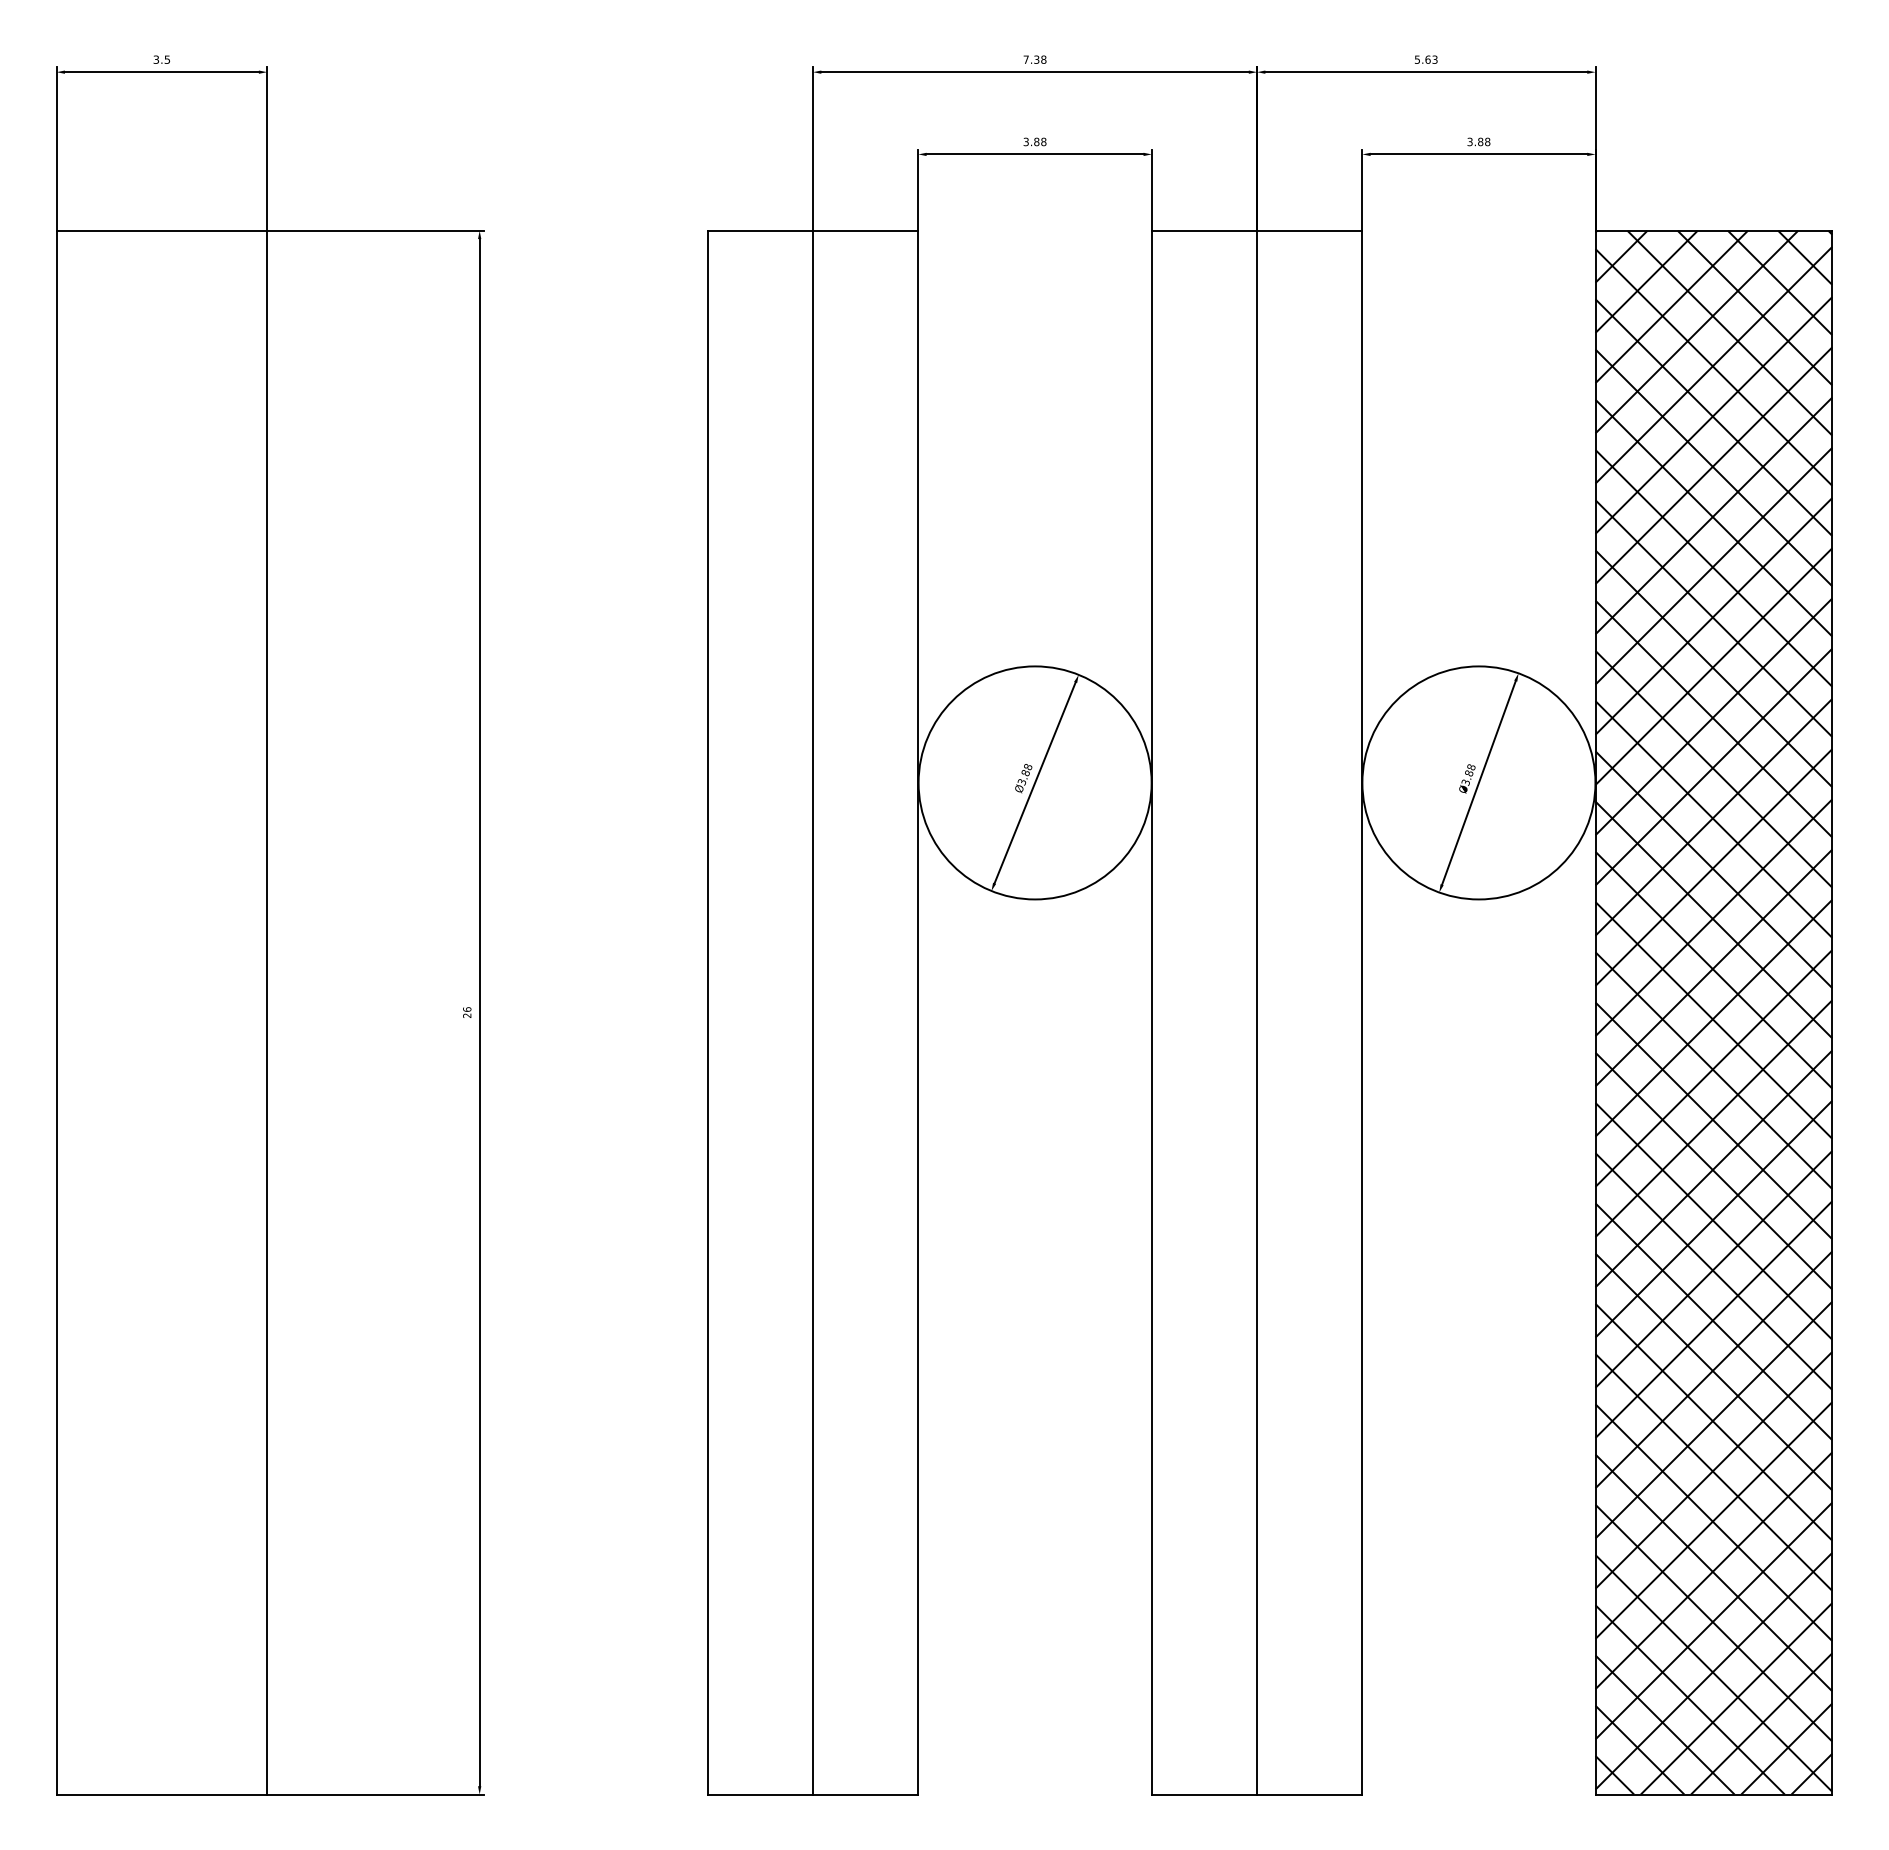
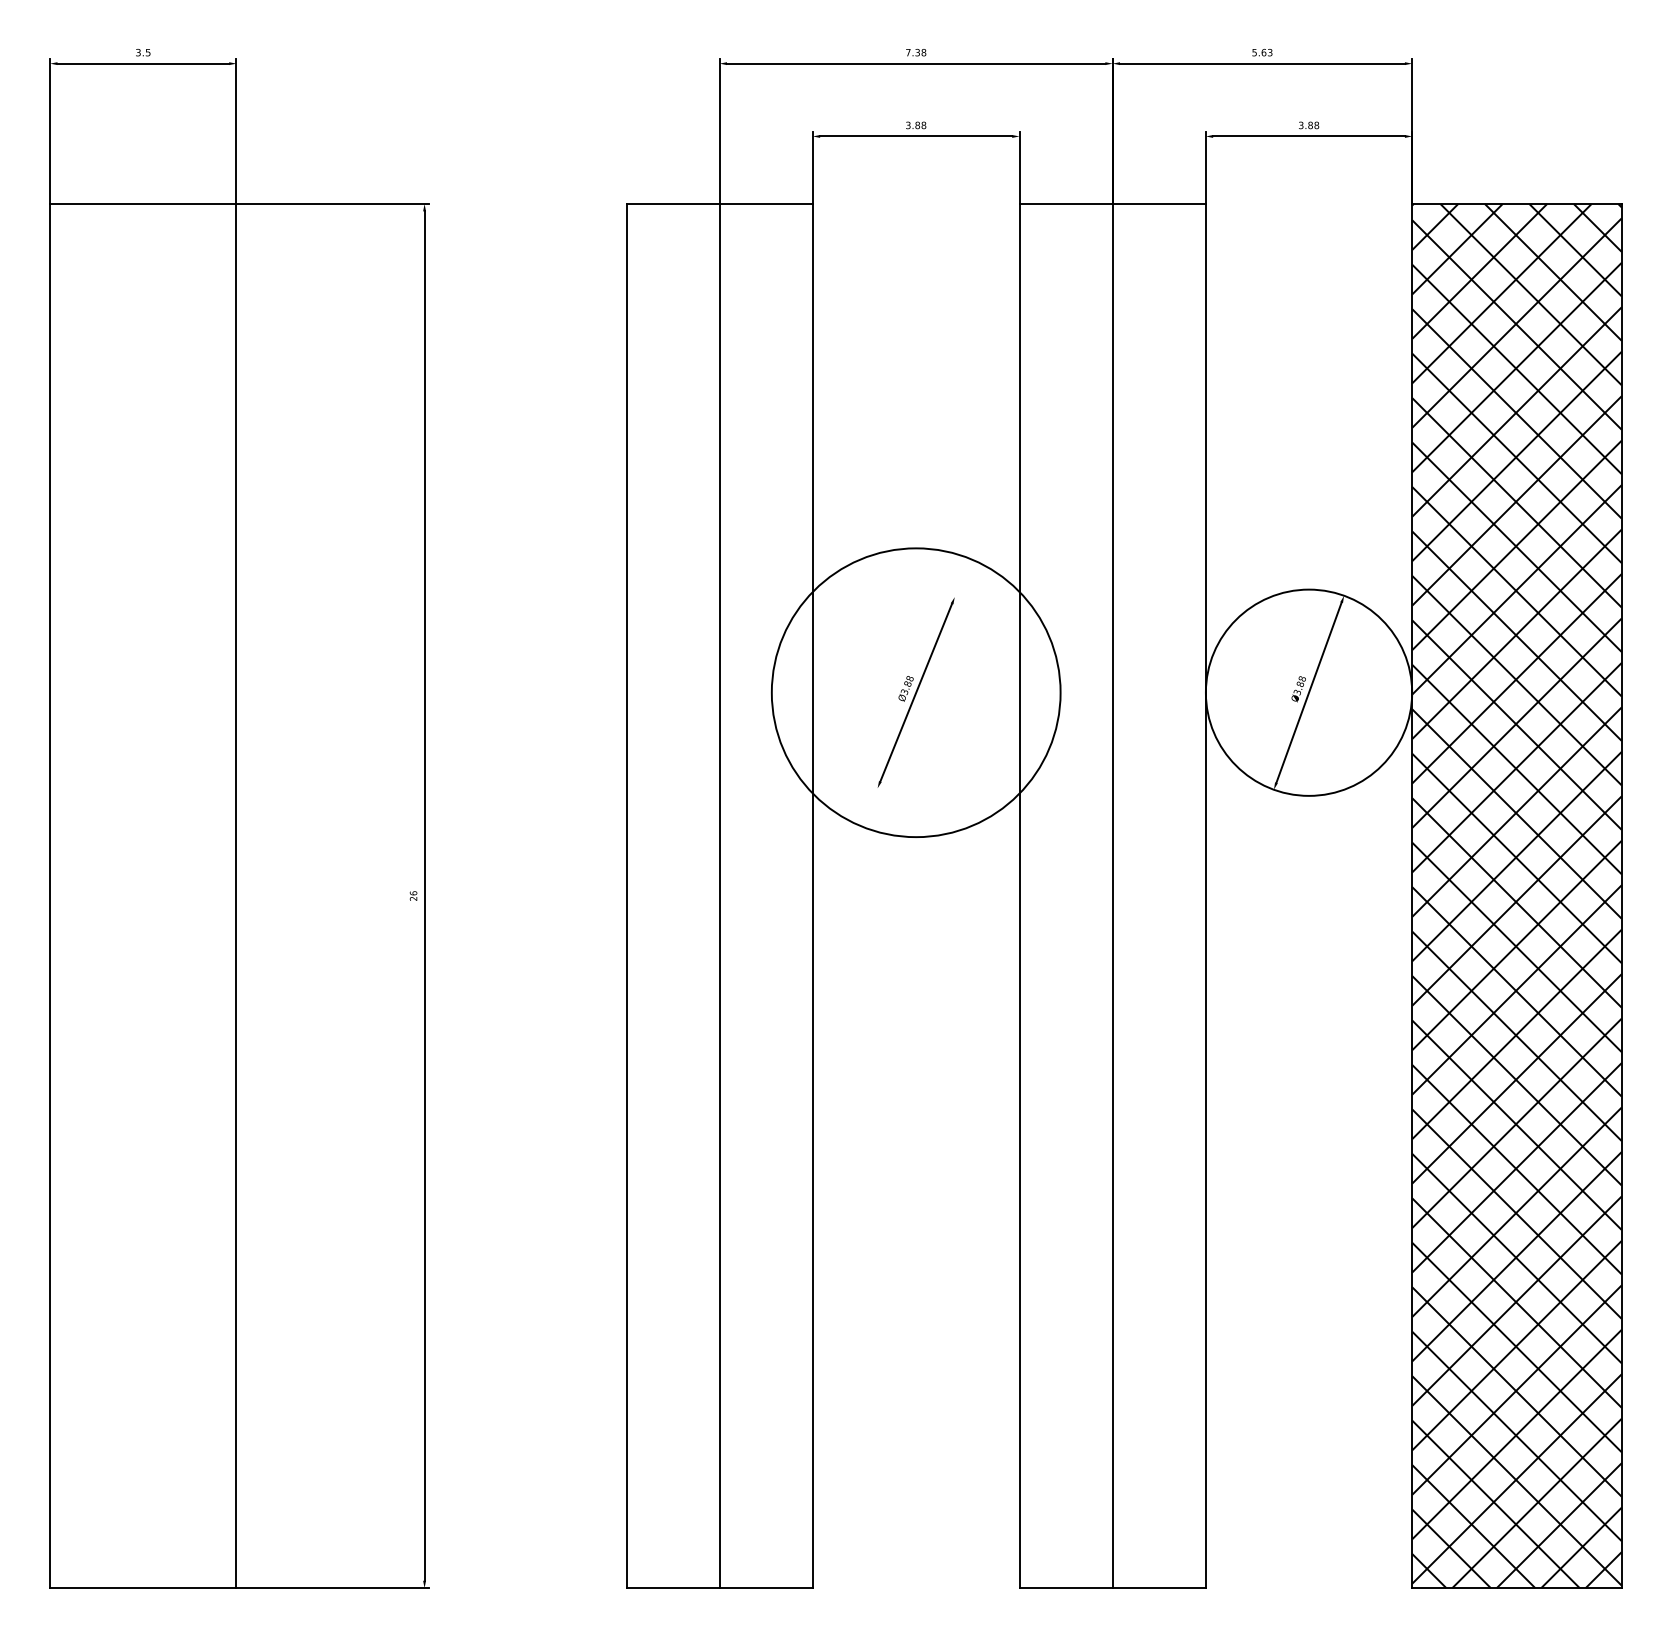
circle: (1034, 782) -> (915, 692), size x1.4

